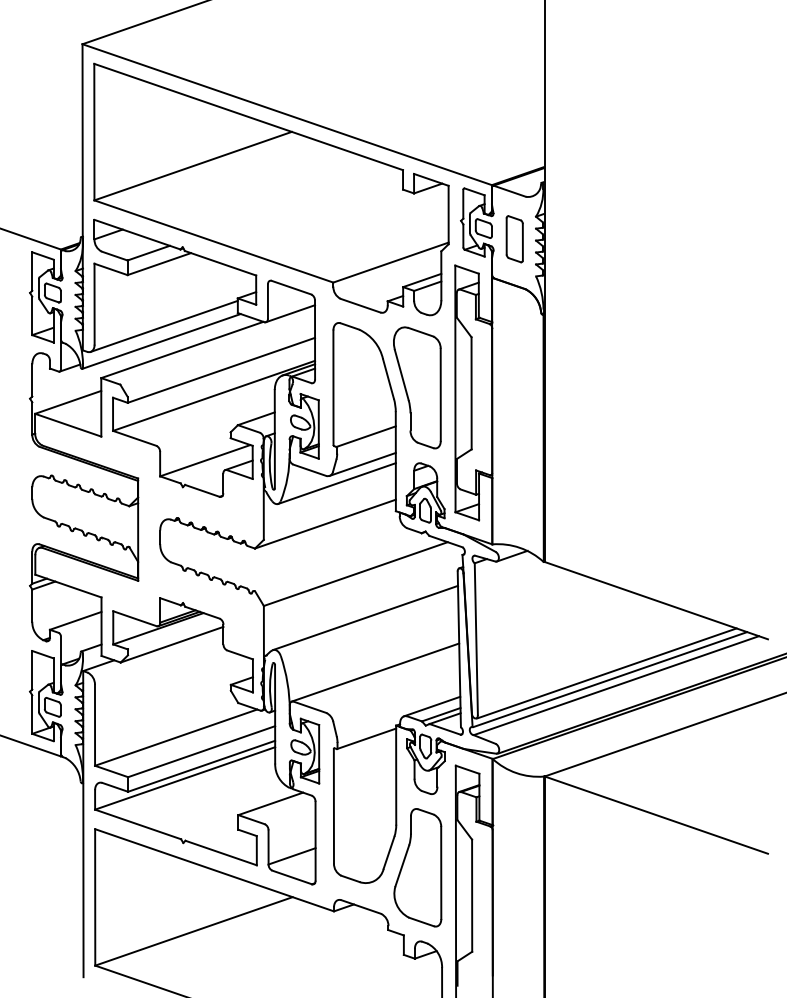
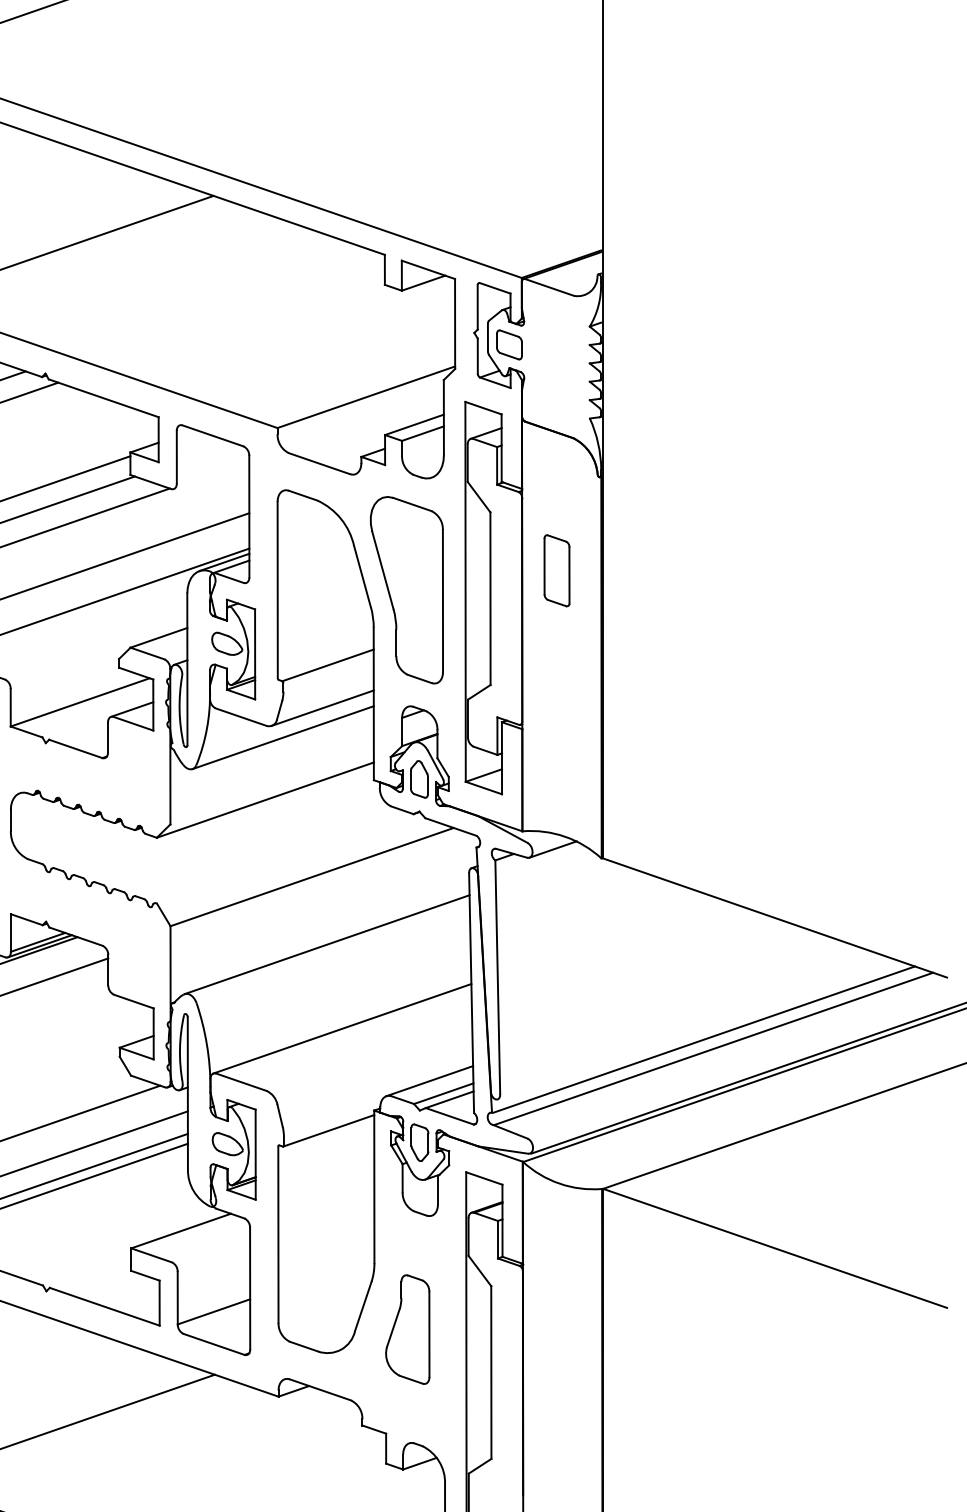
part: (514, 239) -> (556, 571), moved
line: (290, 313) -> (211, 475), removed
line: (606, 673) -> (698, 1030), removed
part: (417, 867) -> (407, 1329), size x0.6

